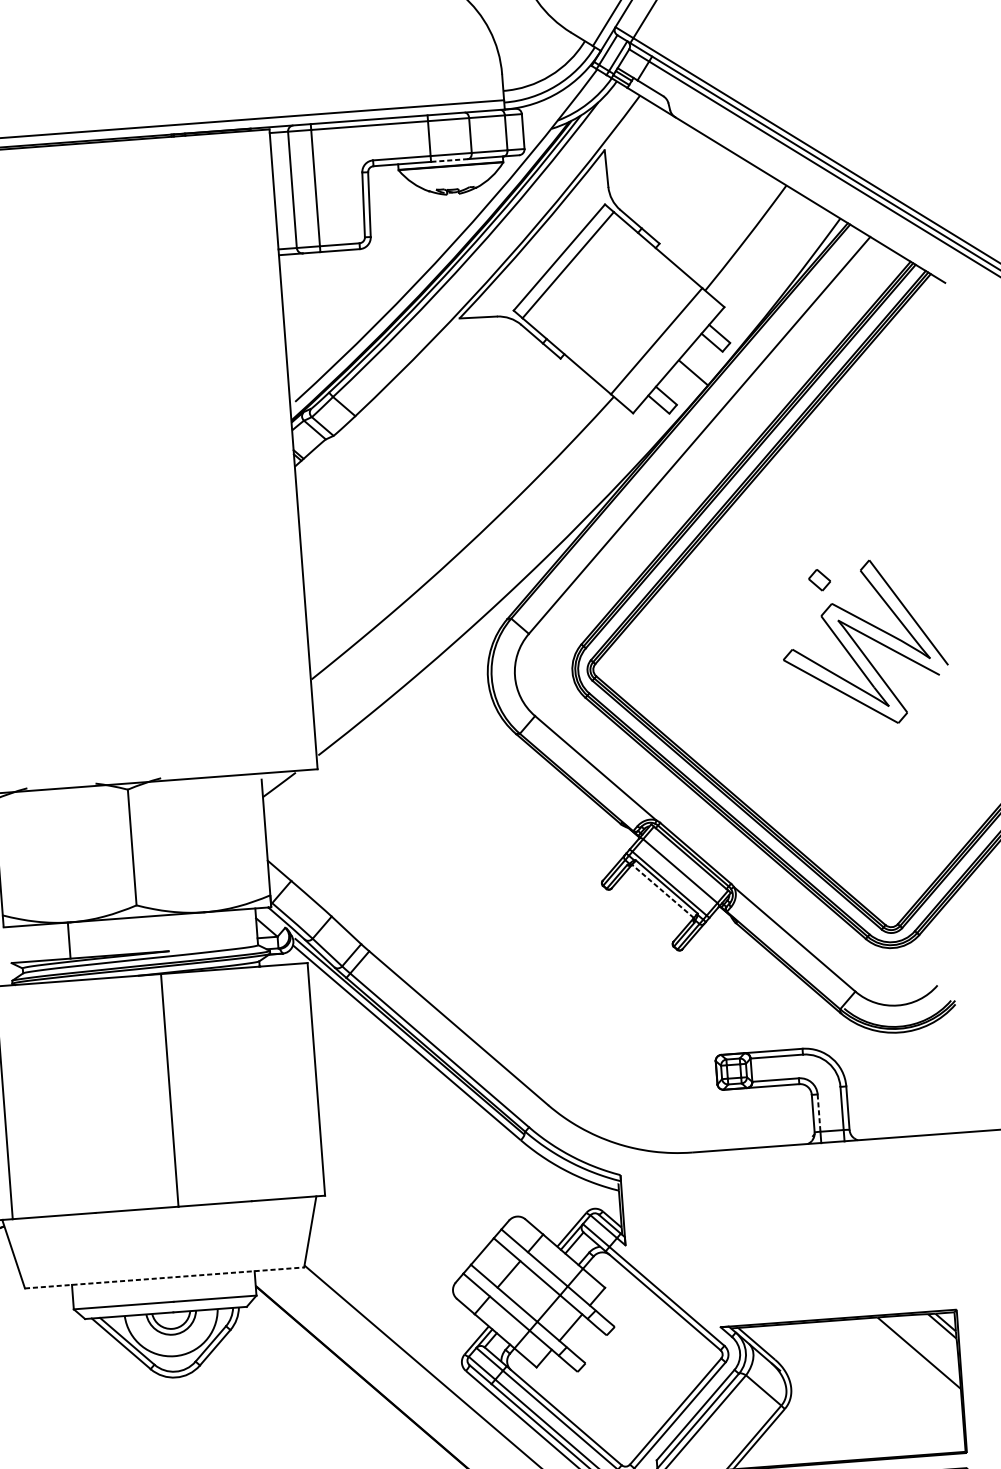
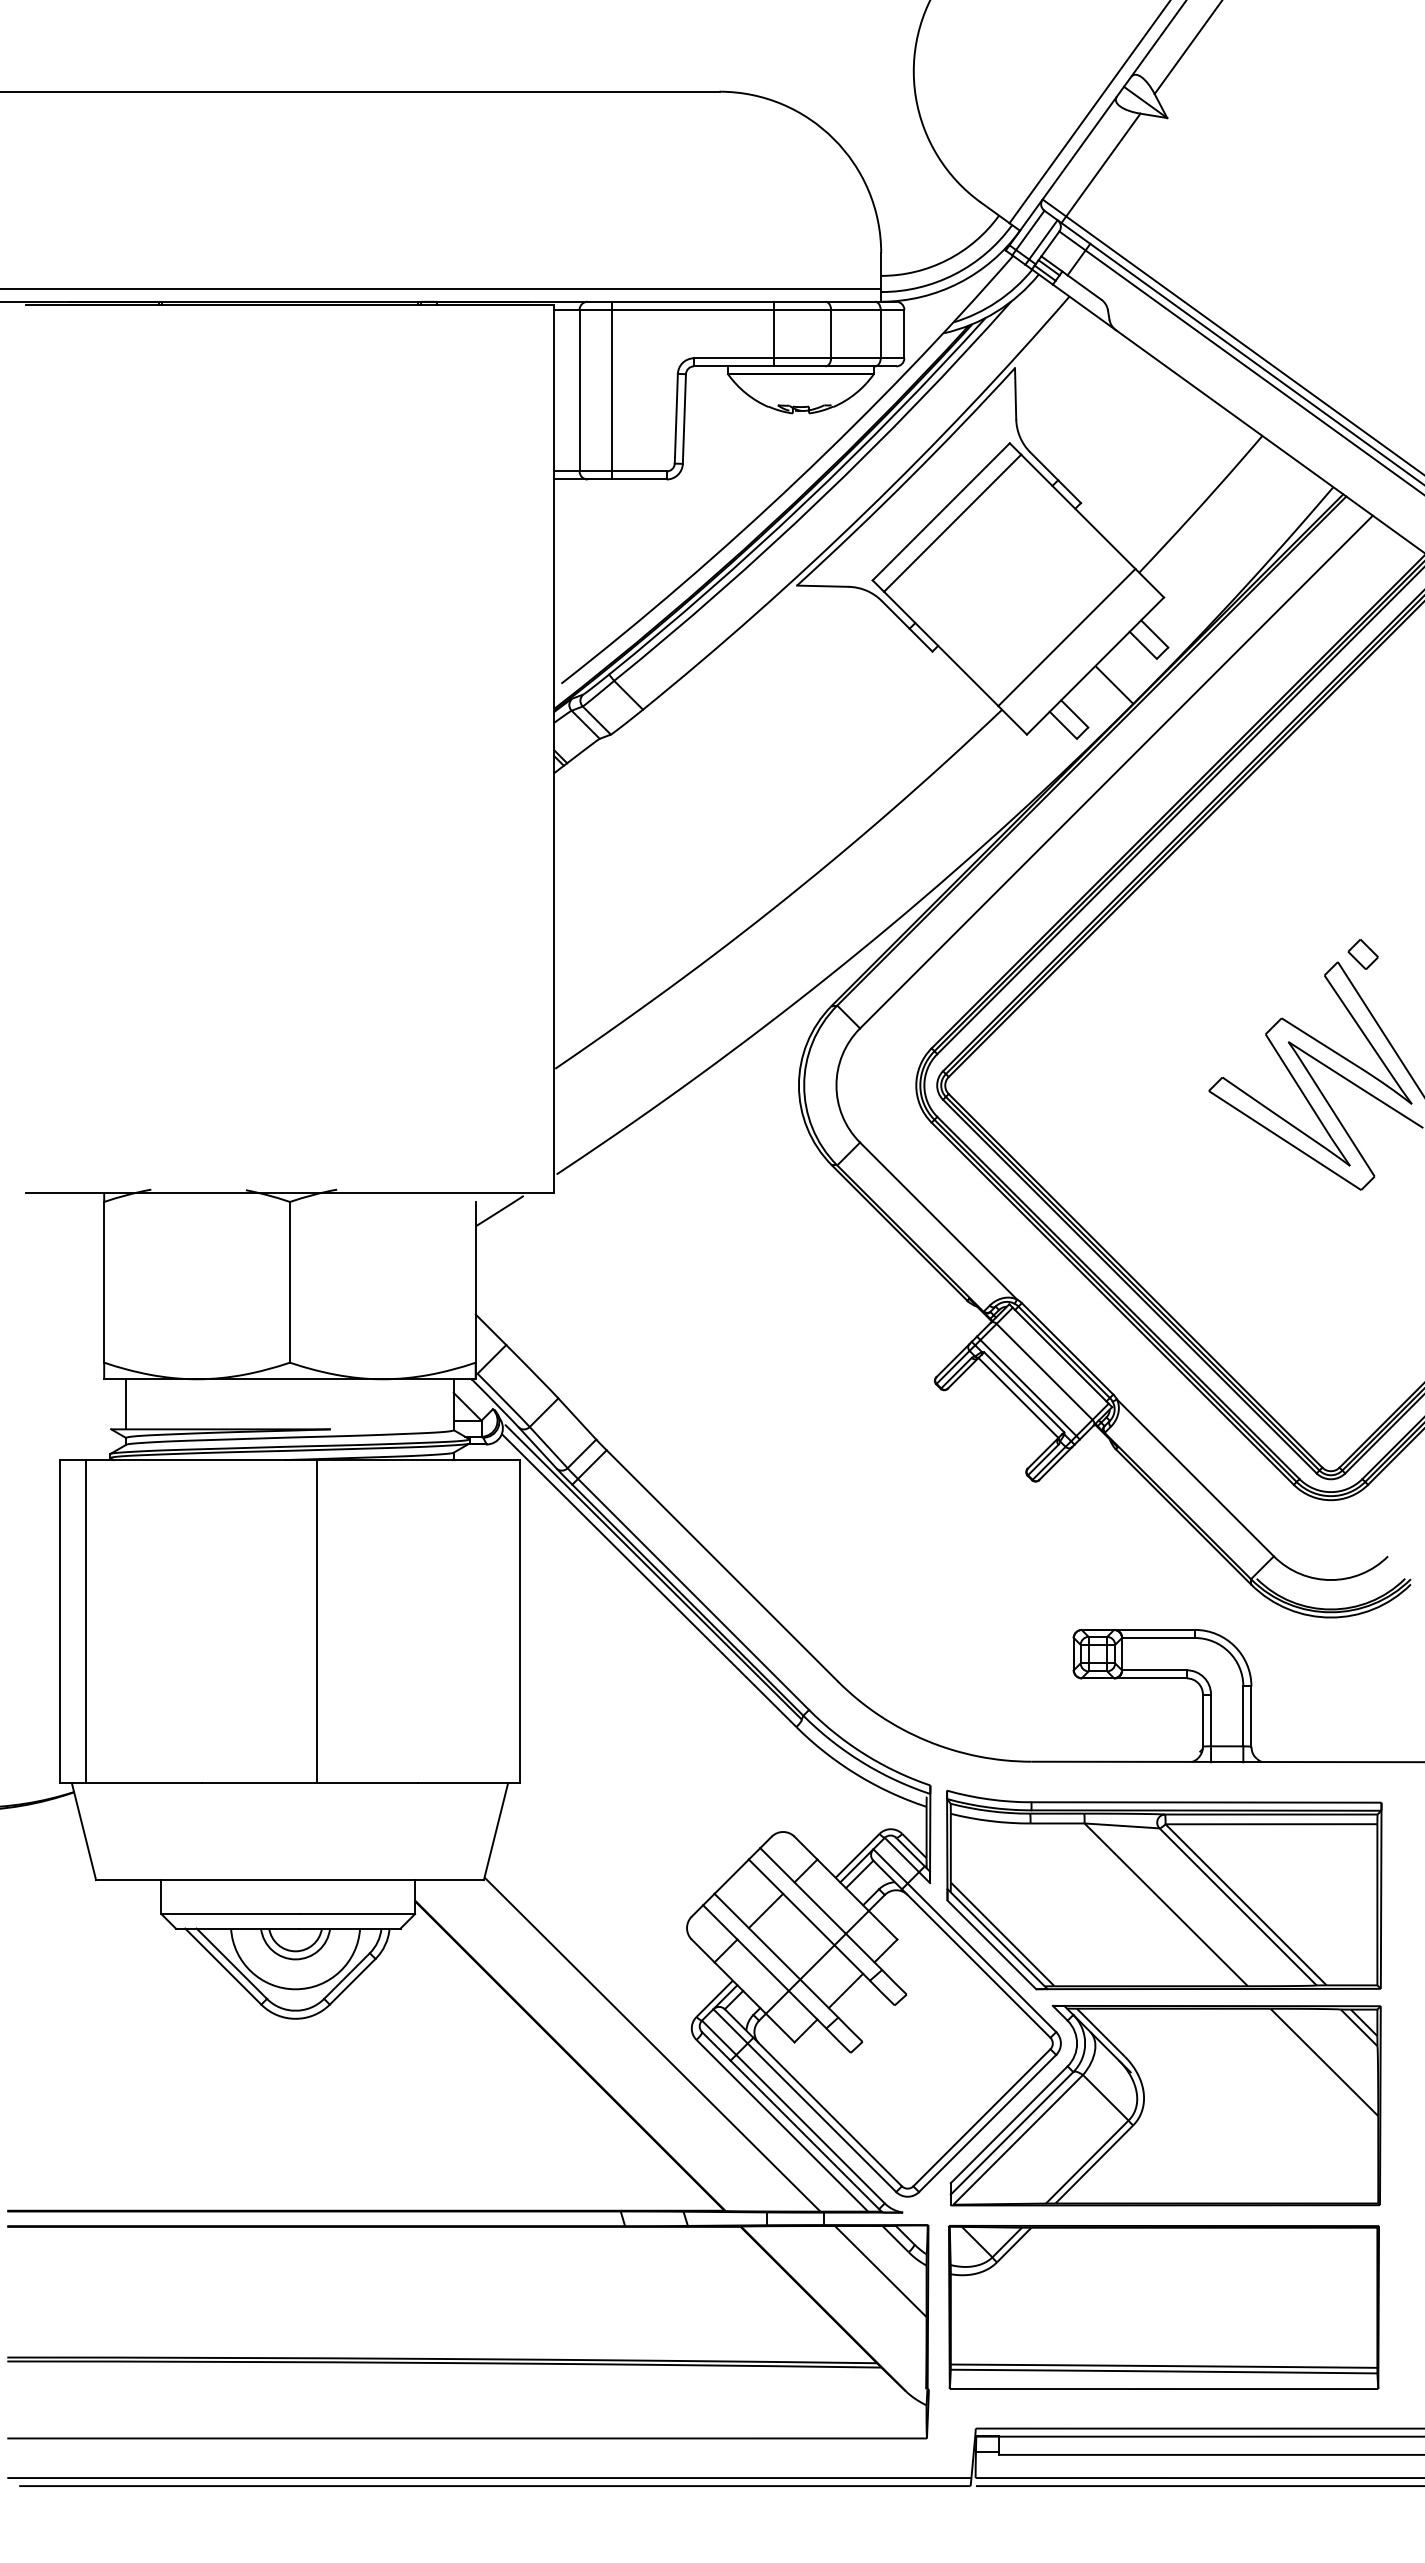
line: (449, 160) -> (799, 366), dashed -> solid
part: (819, 580) -> (1362, 954), moved
line: (663, 891) -> (1018, 1398), dashed -> solid
line: (69, 940) -> (126, 1404), moved
line: (819, 1113) -> (1211, 1720), dashed -> solid
part: (794, 1237) -> (1164, 1889), added
line: (164, 1278) -> (290, 1880), dashed -> solid

